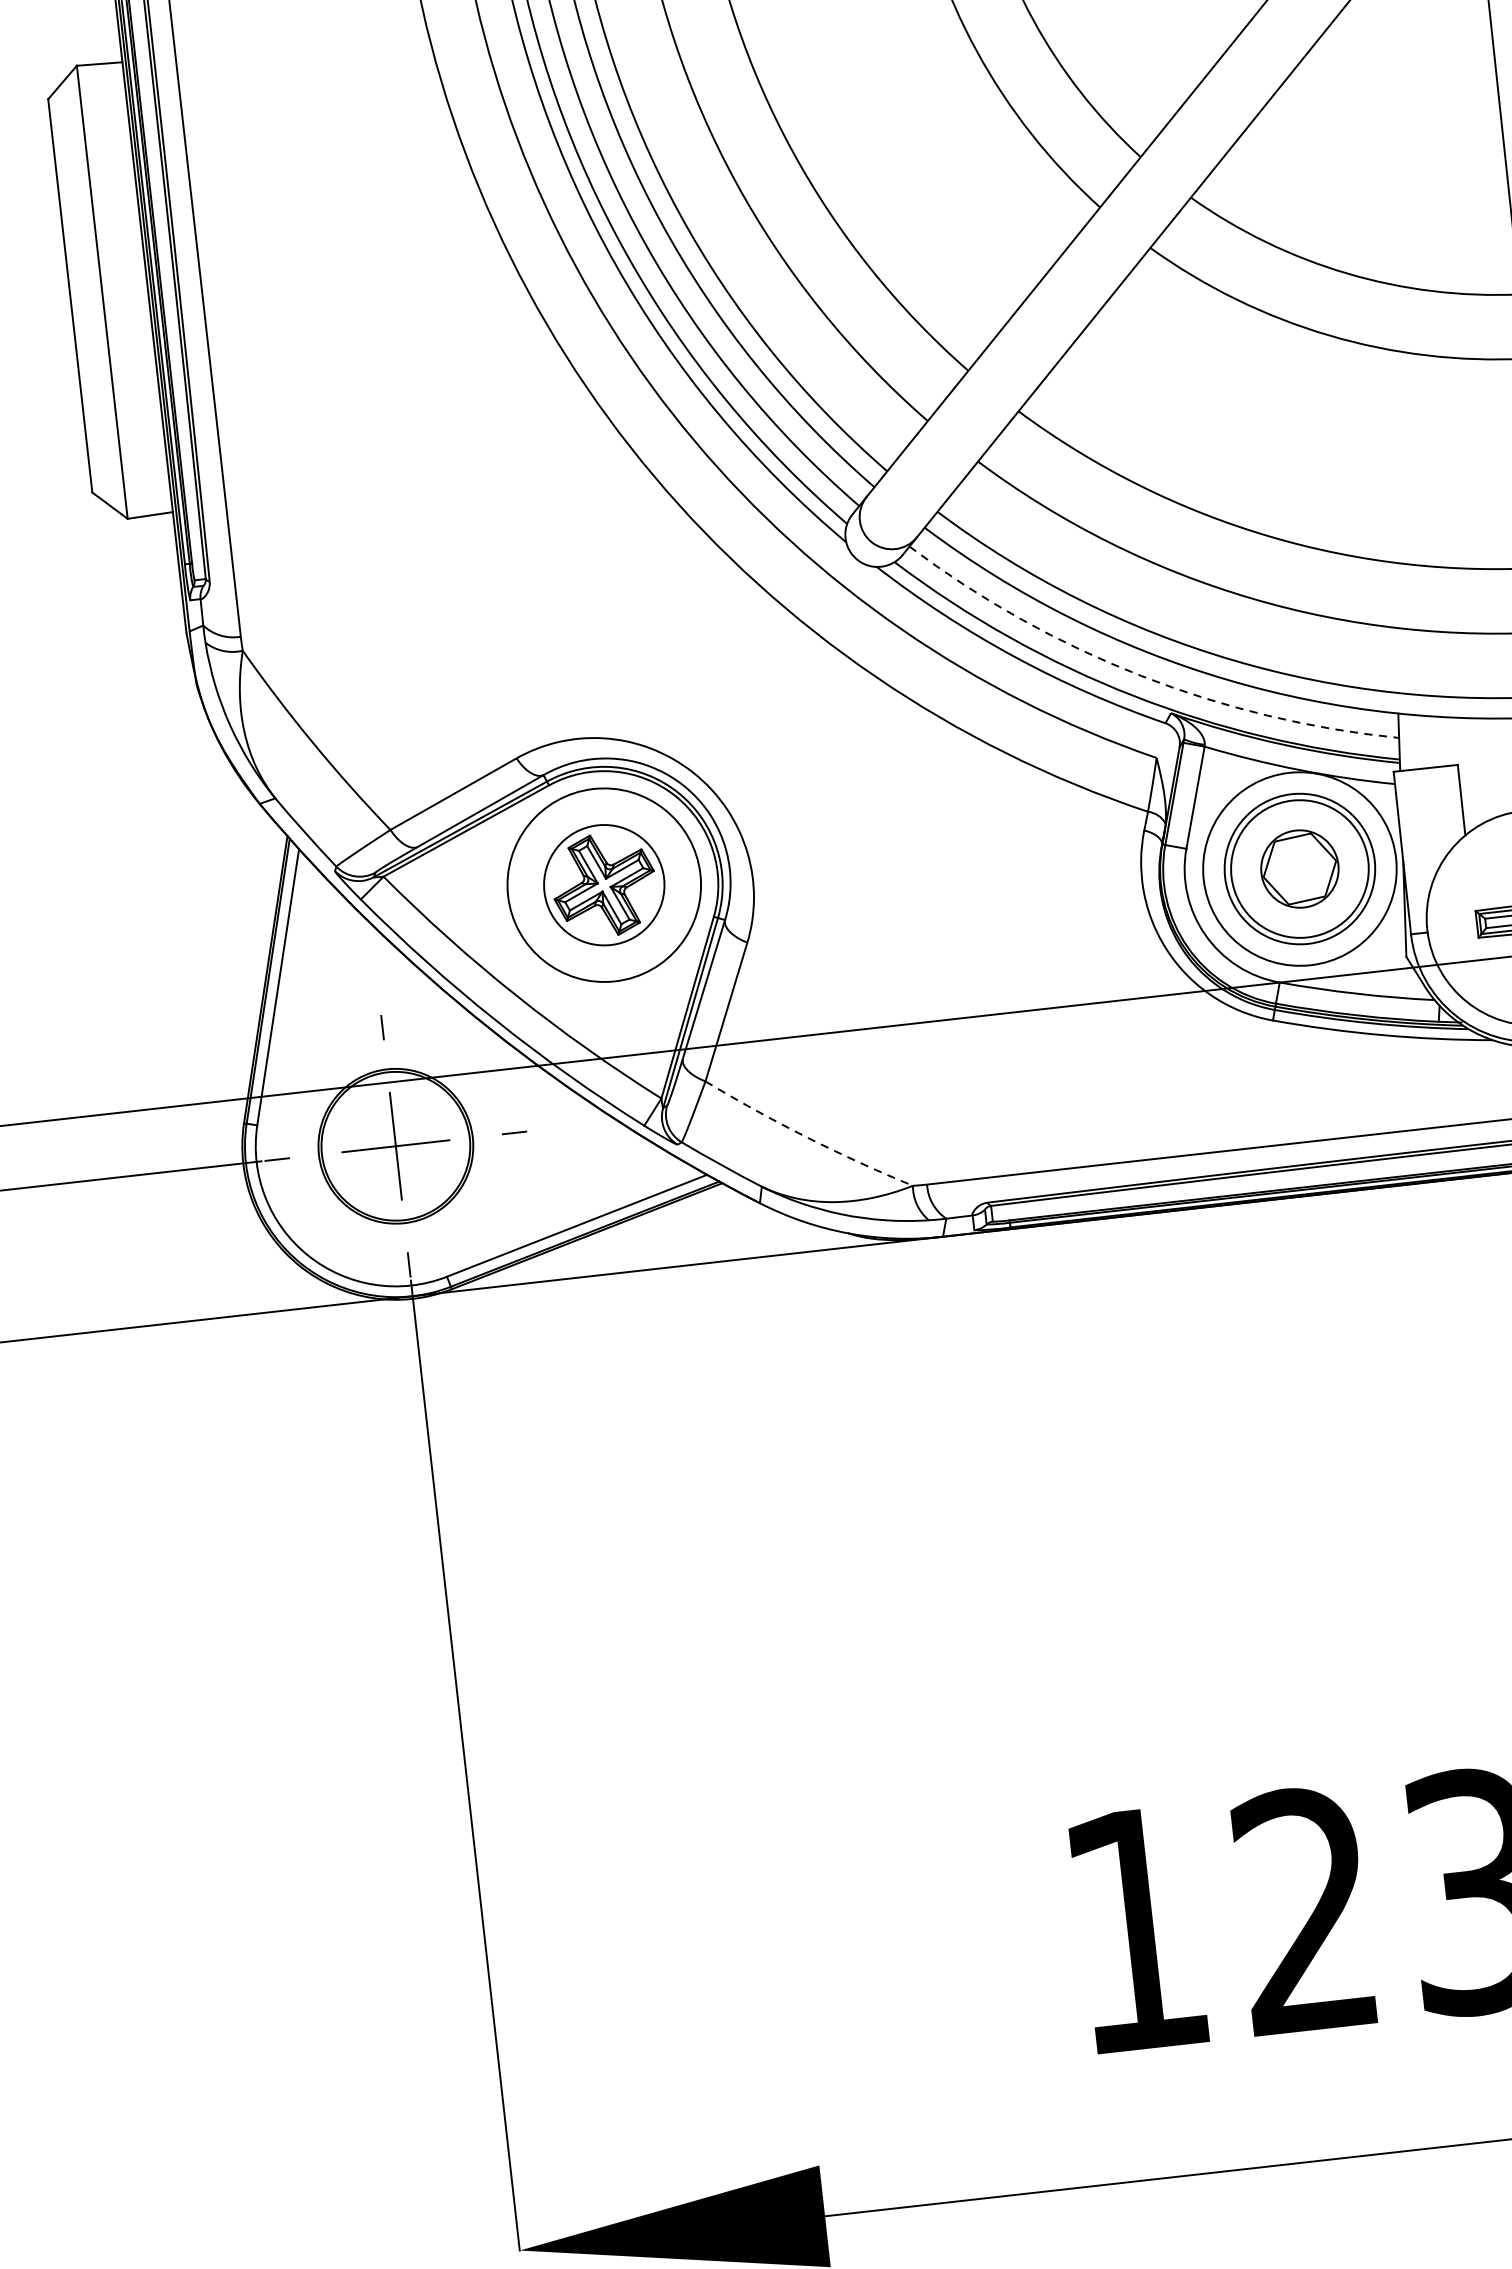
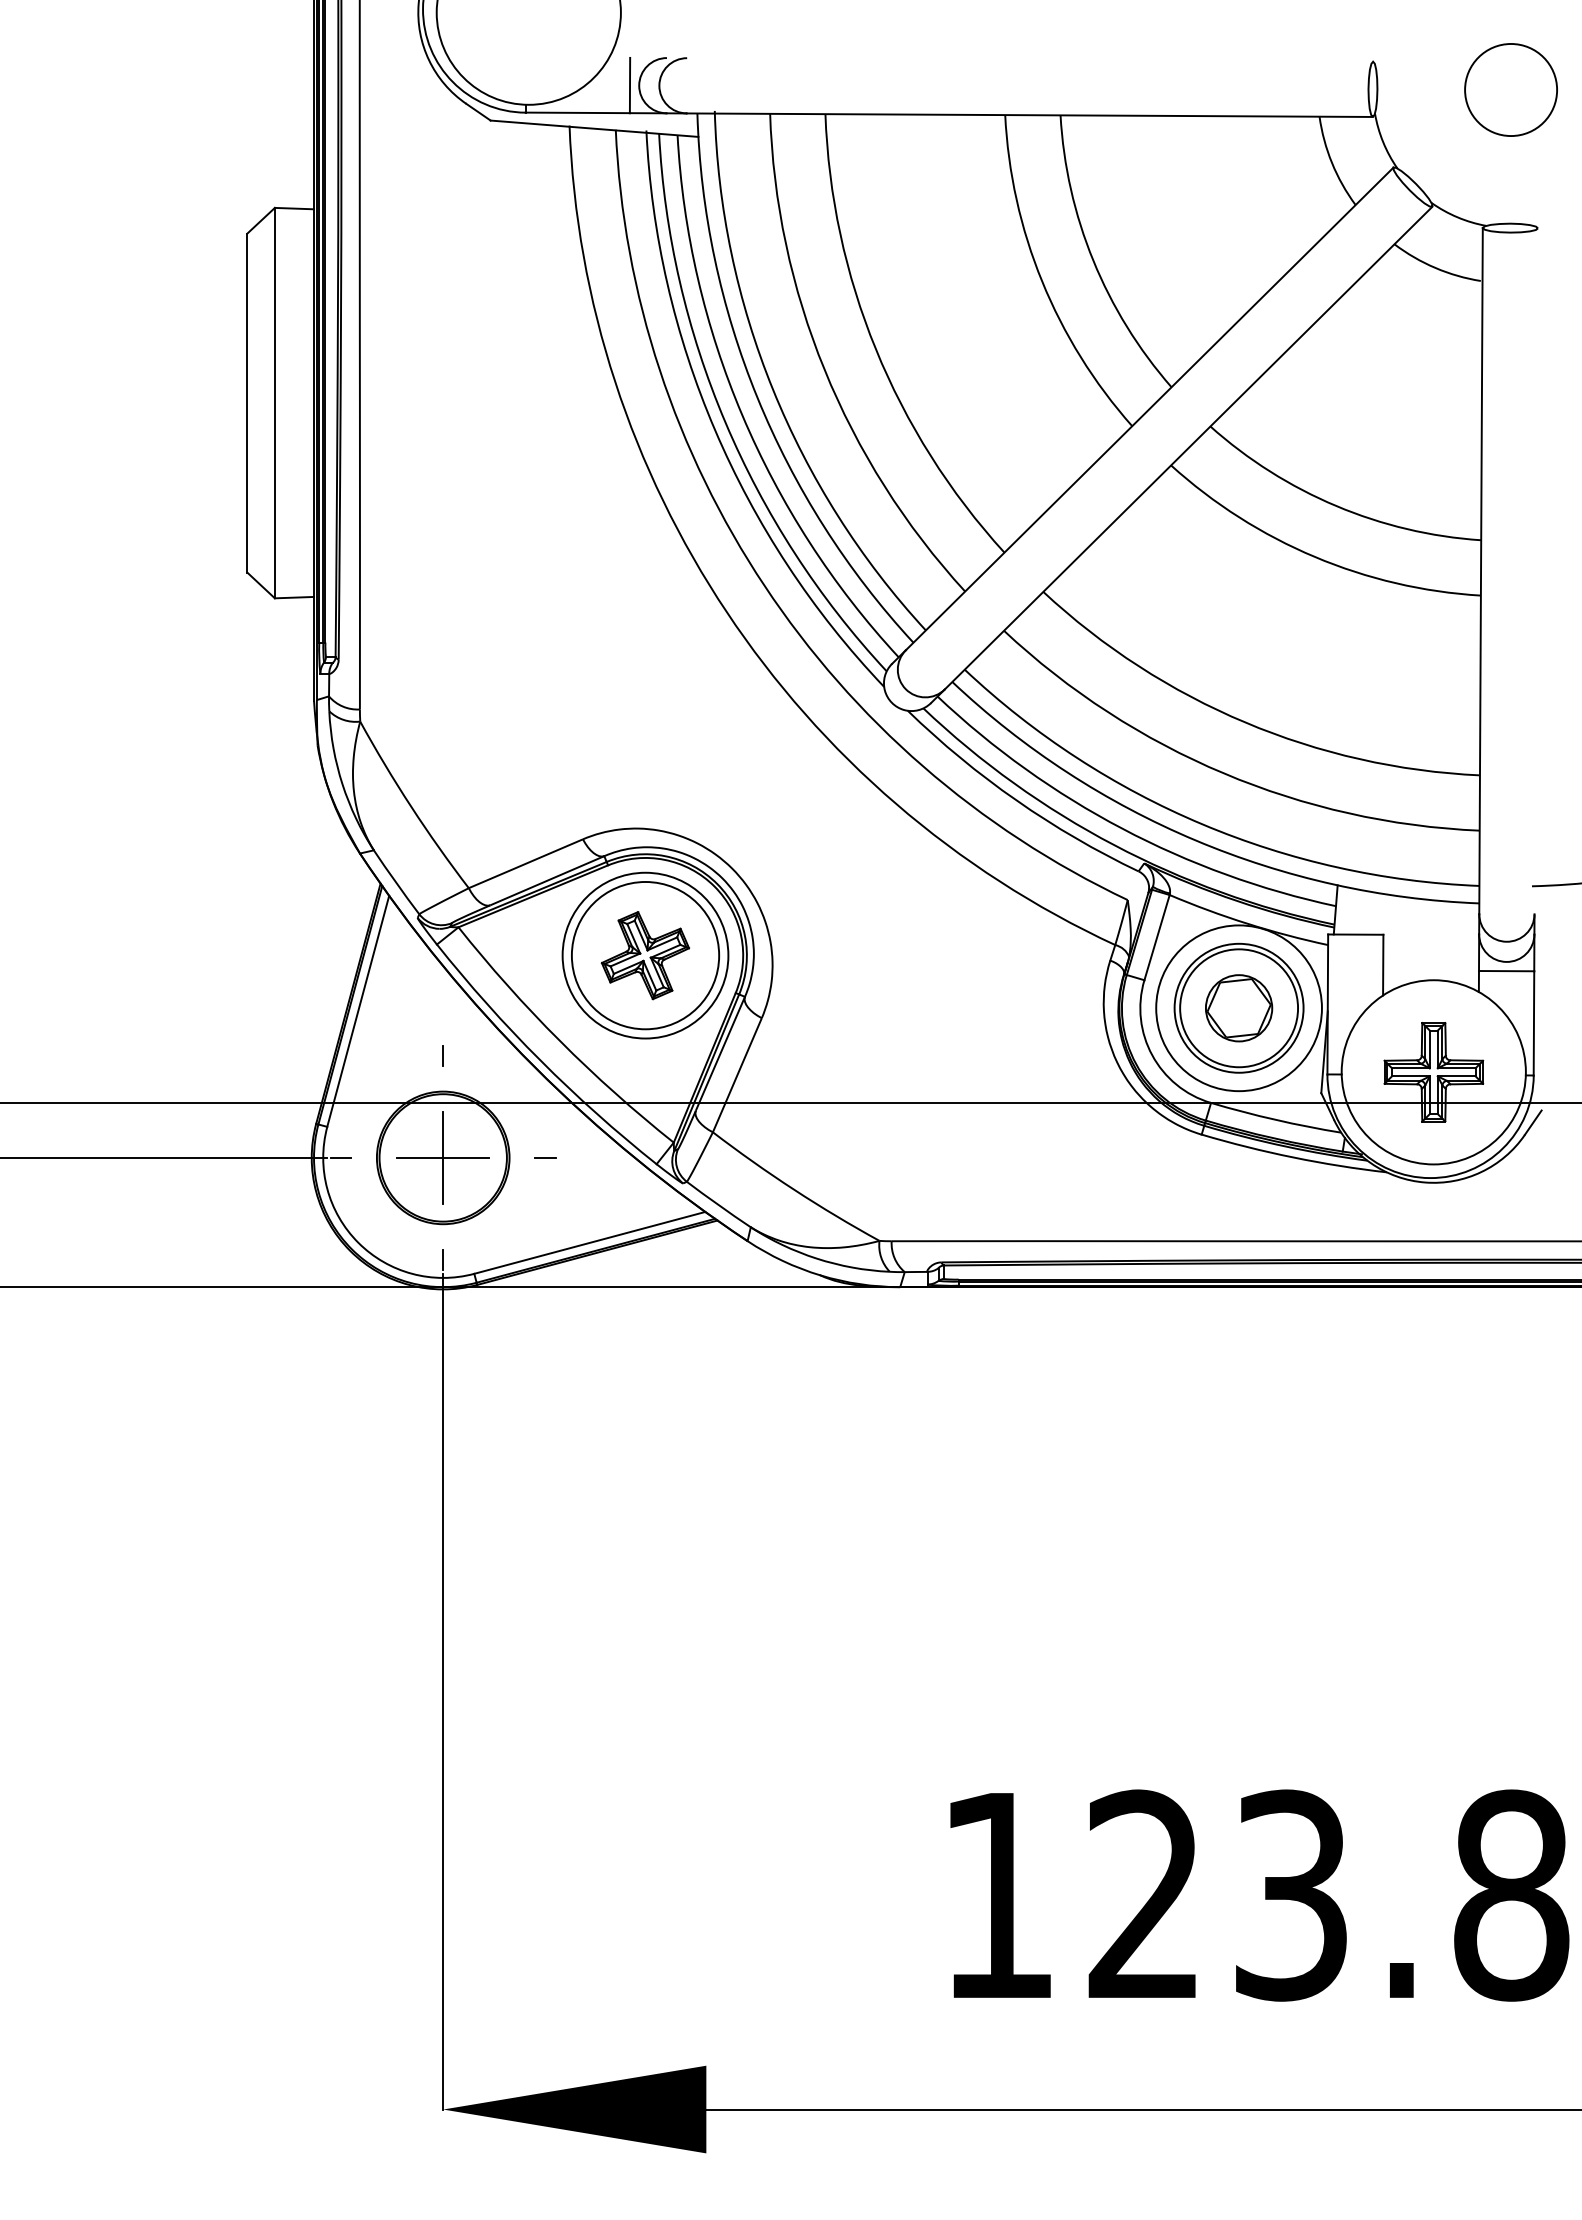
arc: (1141, 675) -> (1122, 828), dashed -> solid
circle: (604, 885) -> (645, 955), size x1.43
arc: (807, 1137) -> (794, 1189), dashed -> solid

